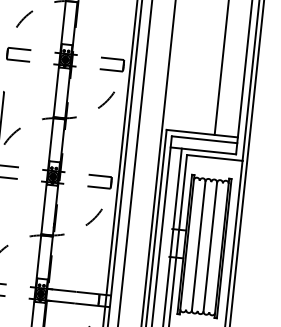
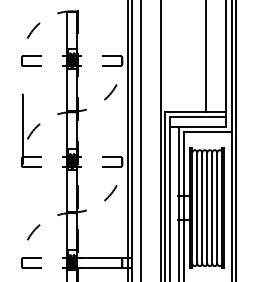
line: (193, 244) -> (197, 207), added
line: (204, 245) -> (207, 207), added
line: (216, 247) -> (217, 207), added

